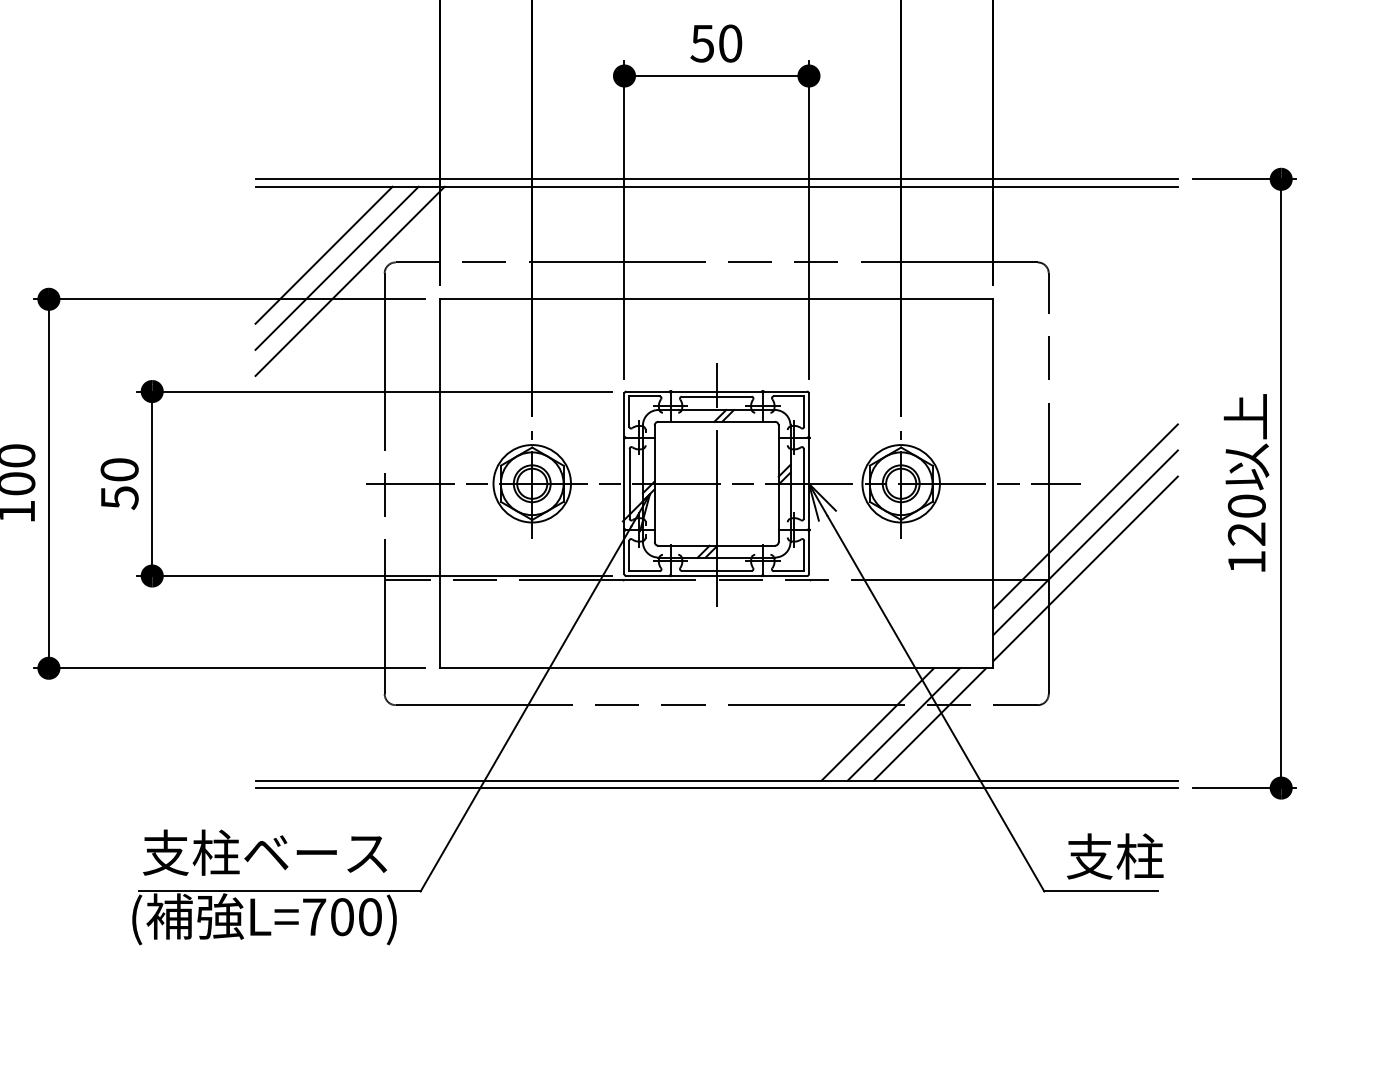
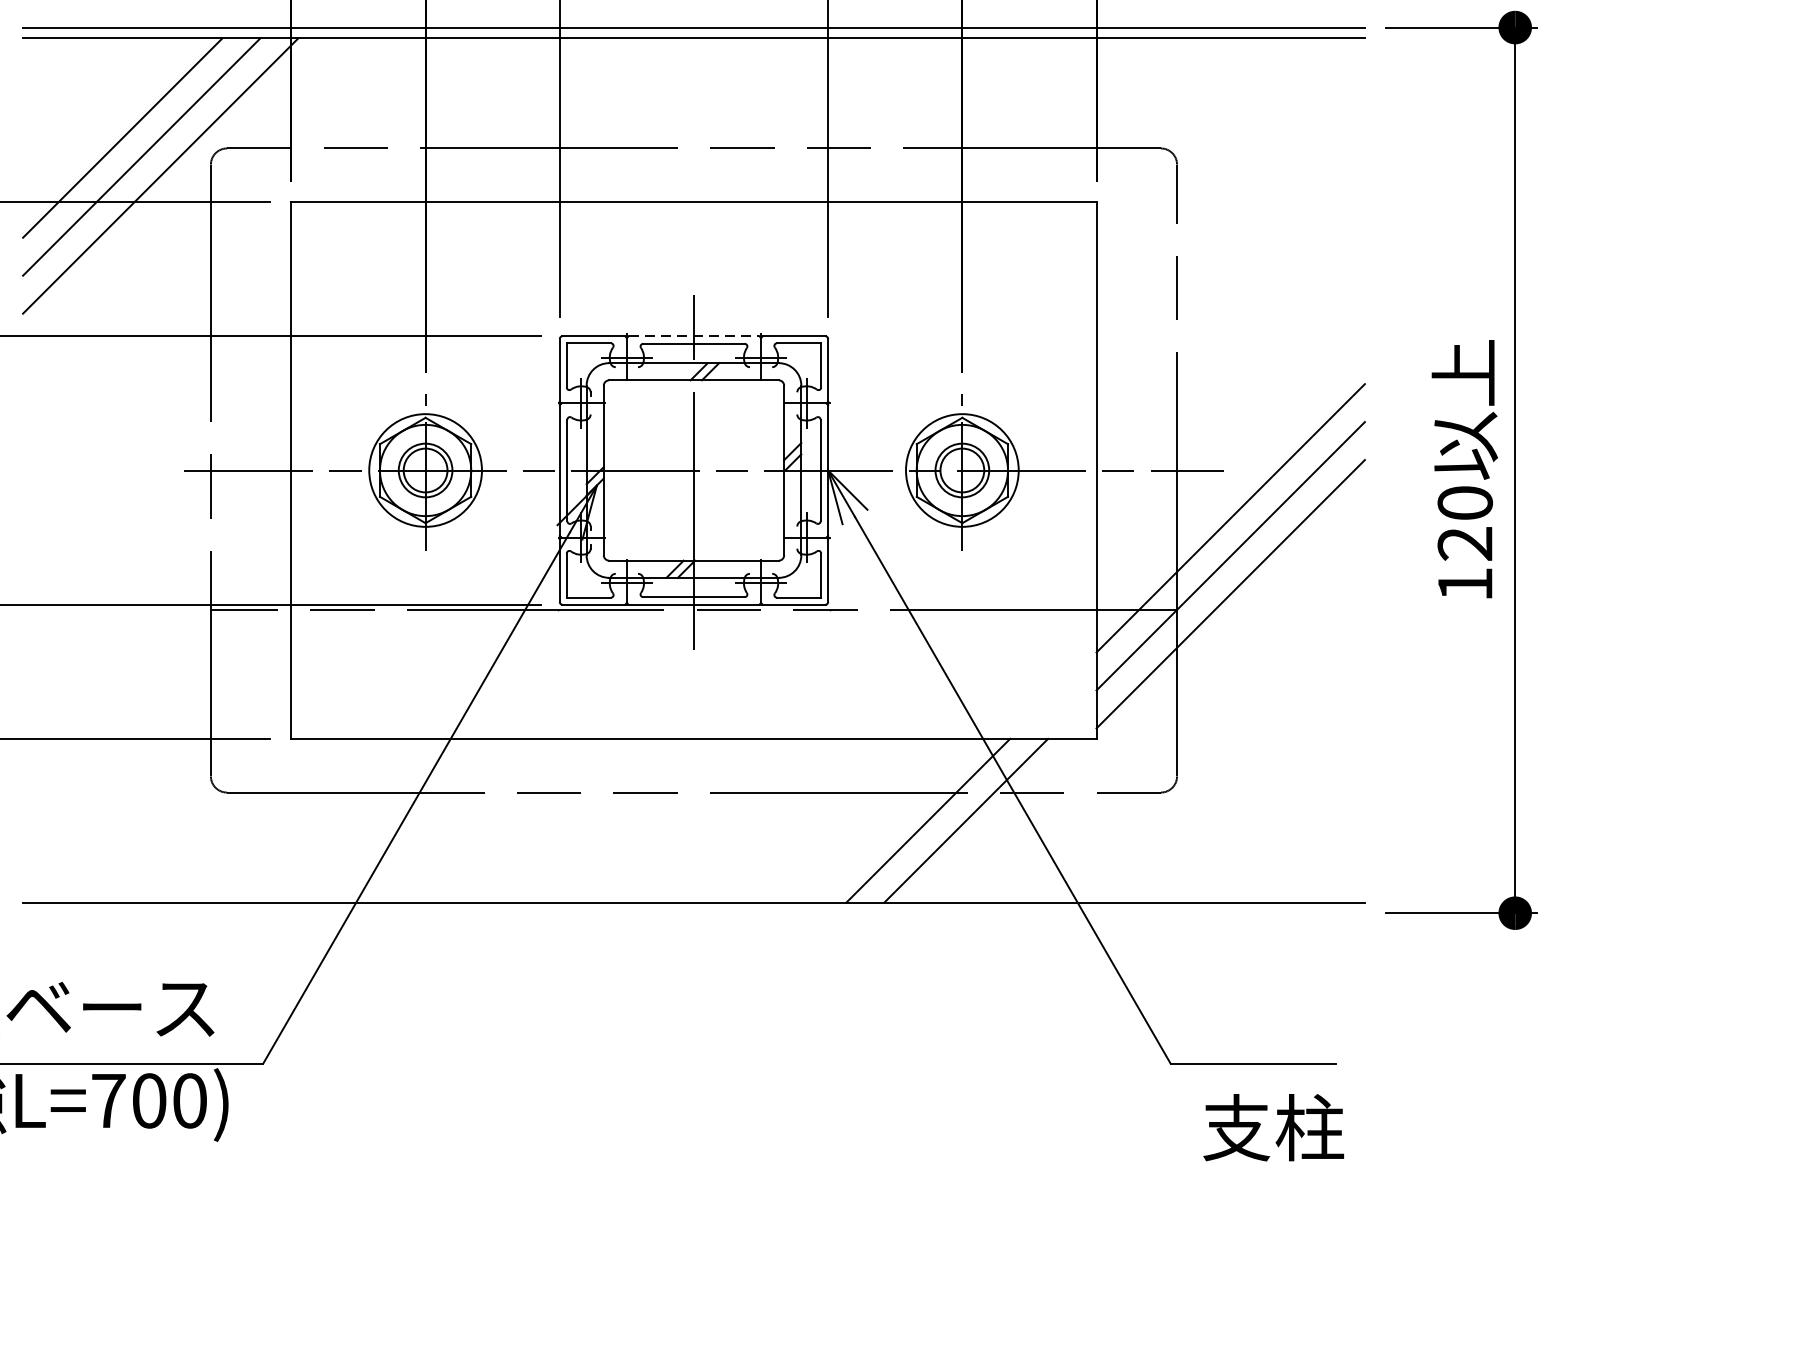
line: (717, 391) -> (695, 336), solid -> dashed
line: (929, 724) -> (1003, 820), removed
line: (716, 788) -> (693, 913), removed
text: (1114, 856) -> (1272, 1127), moved

